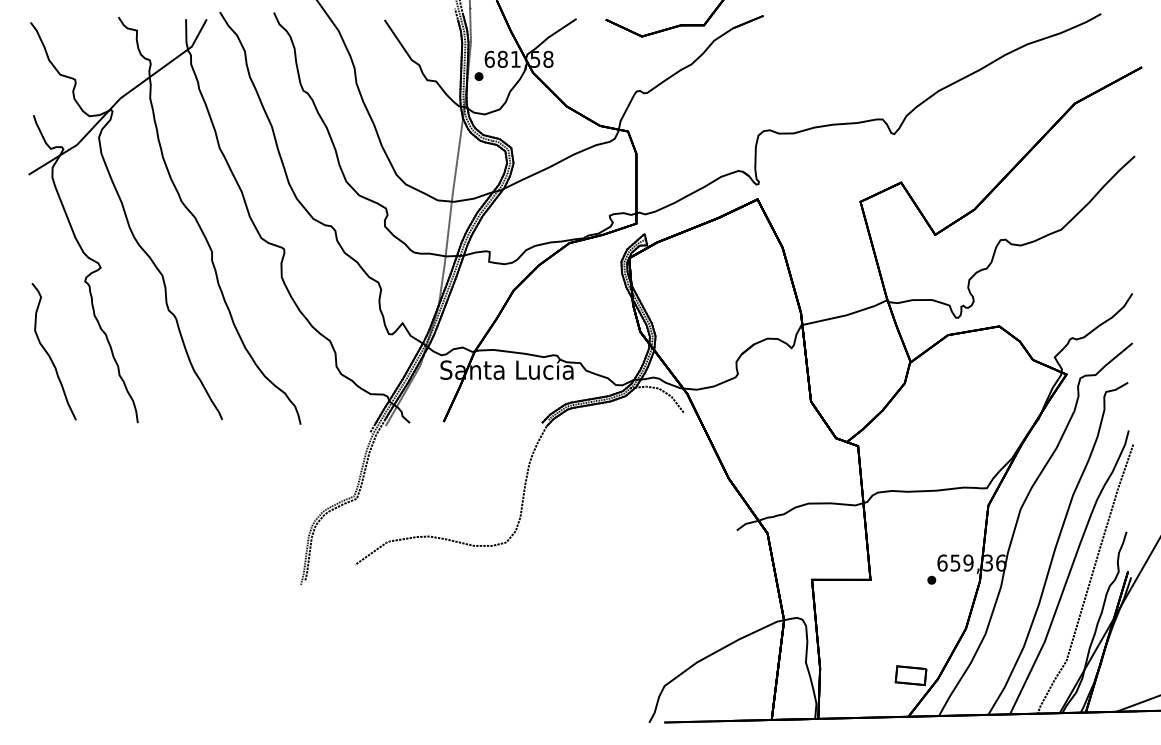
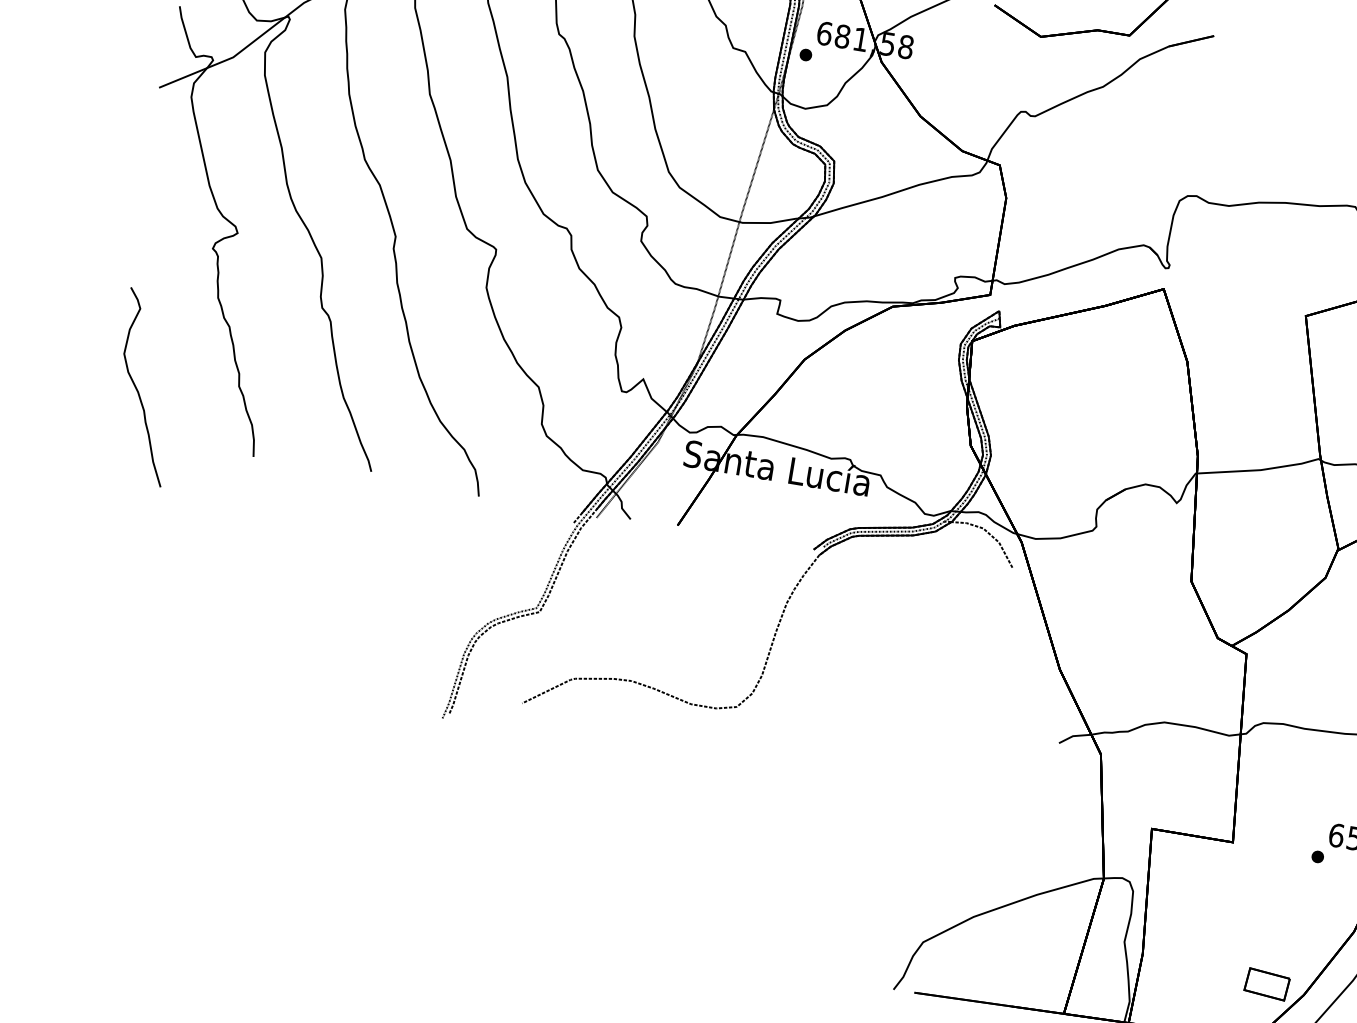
part: (53, 351) -> (144, 386), moved

